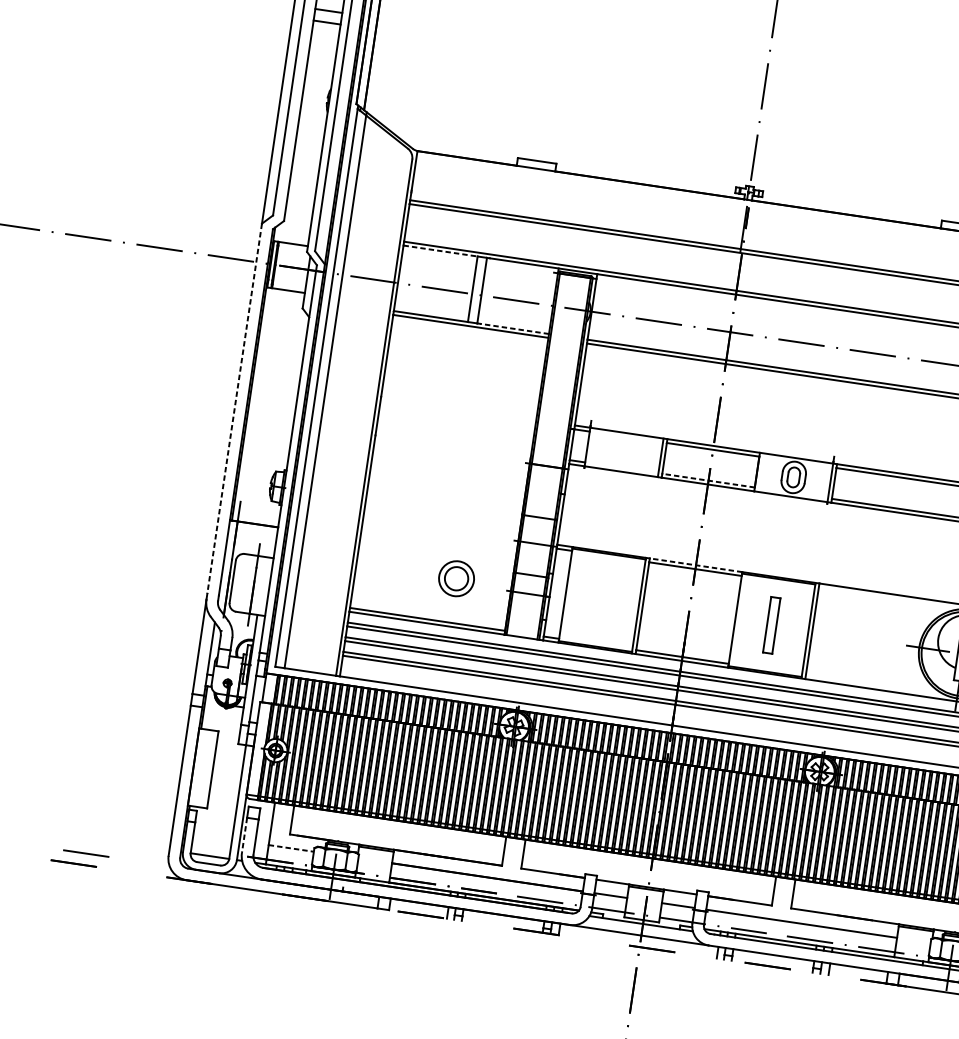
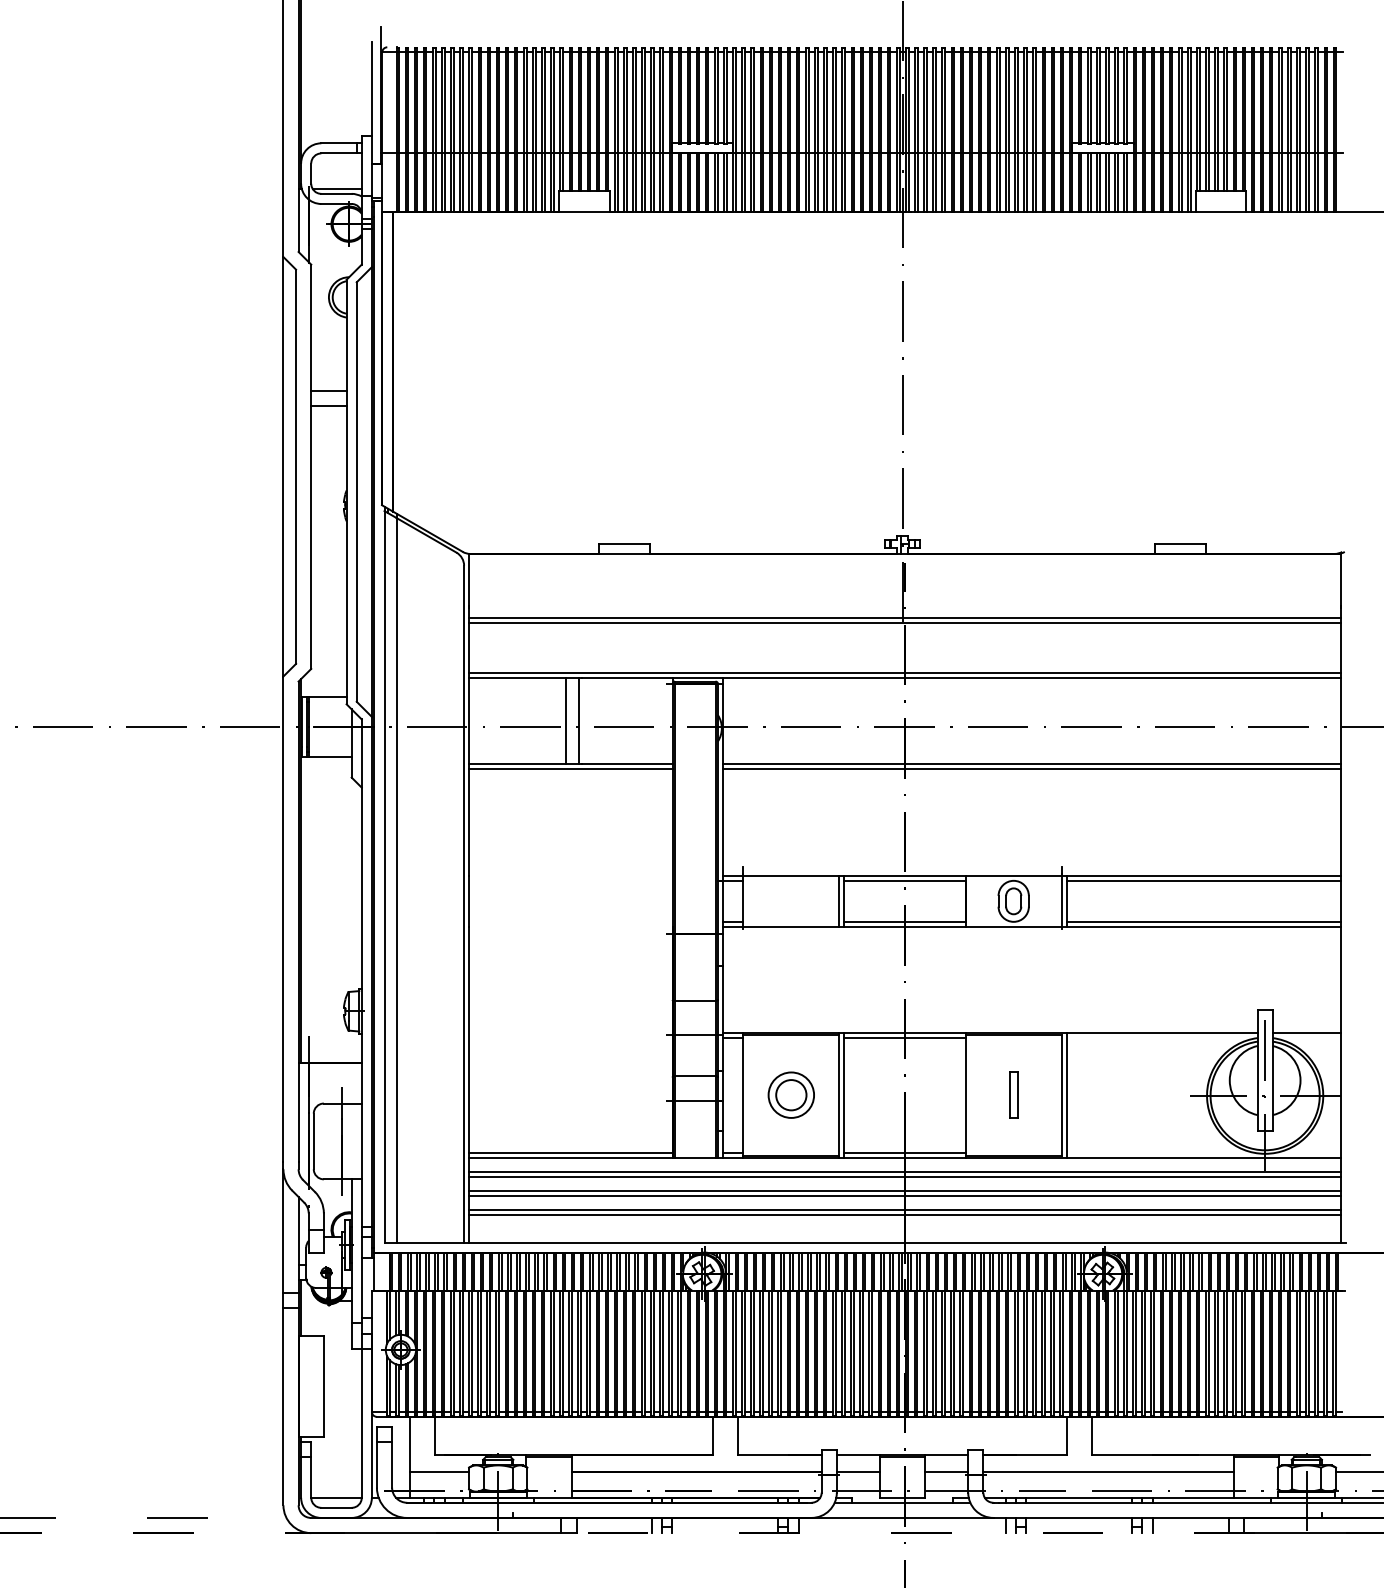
line: (440, 250) -> (517, 677), dashed -> solid
line: (513, 328) -> (626, 763), dashed -> solid
line: (234, 409) -> (283, 919), dashed -> solid
line: (708, 480) -> (905, 921), dashed -> solid
line: (696, 565) -> (905, 1032), dashed -> solid
part: (456, 578) -> (790, 1094), moved
part: (771, 624) -> (1013, 1094), size x0.62
line: (244, 836) -> (376, 1465), dashed -> solid
line: (291, 848) -> (439, 1472), dashed -> solid

